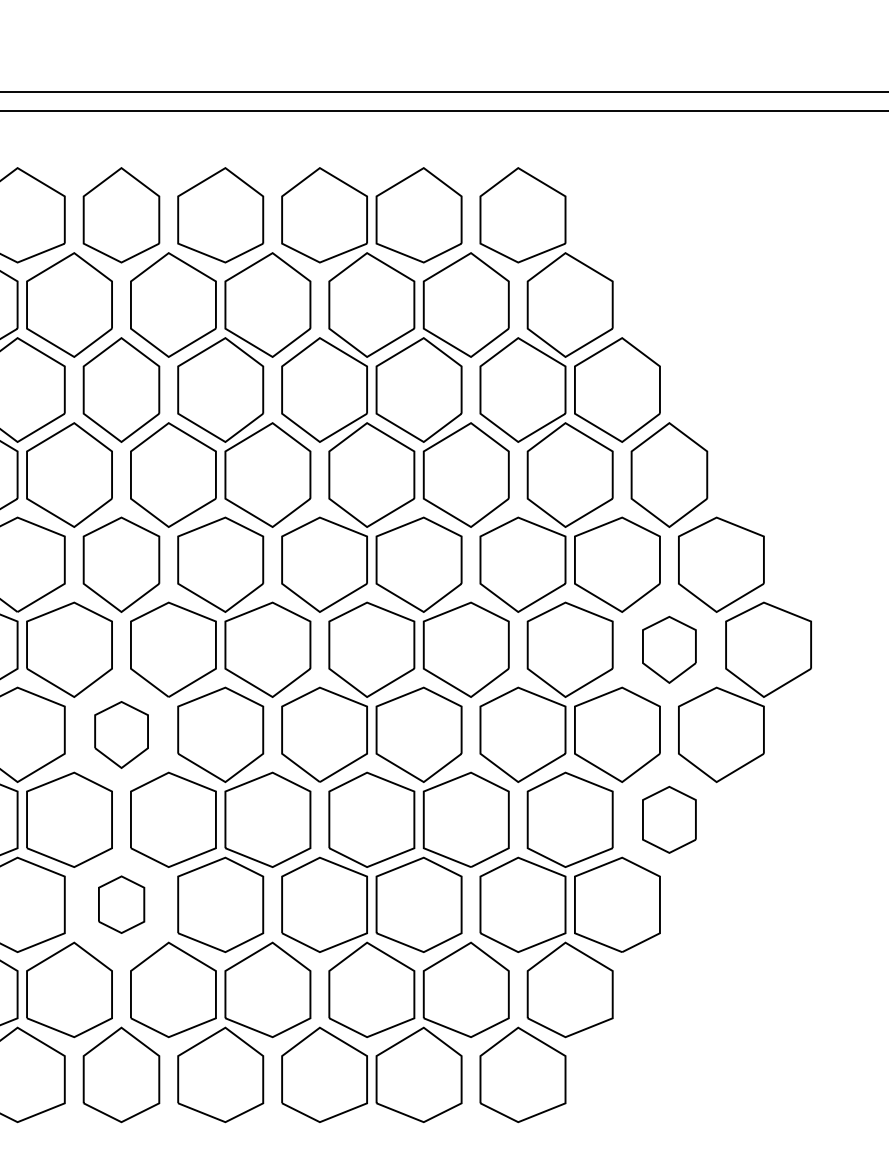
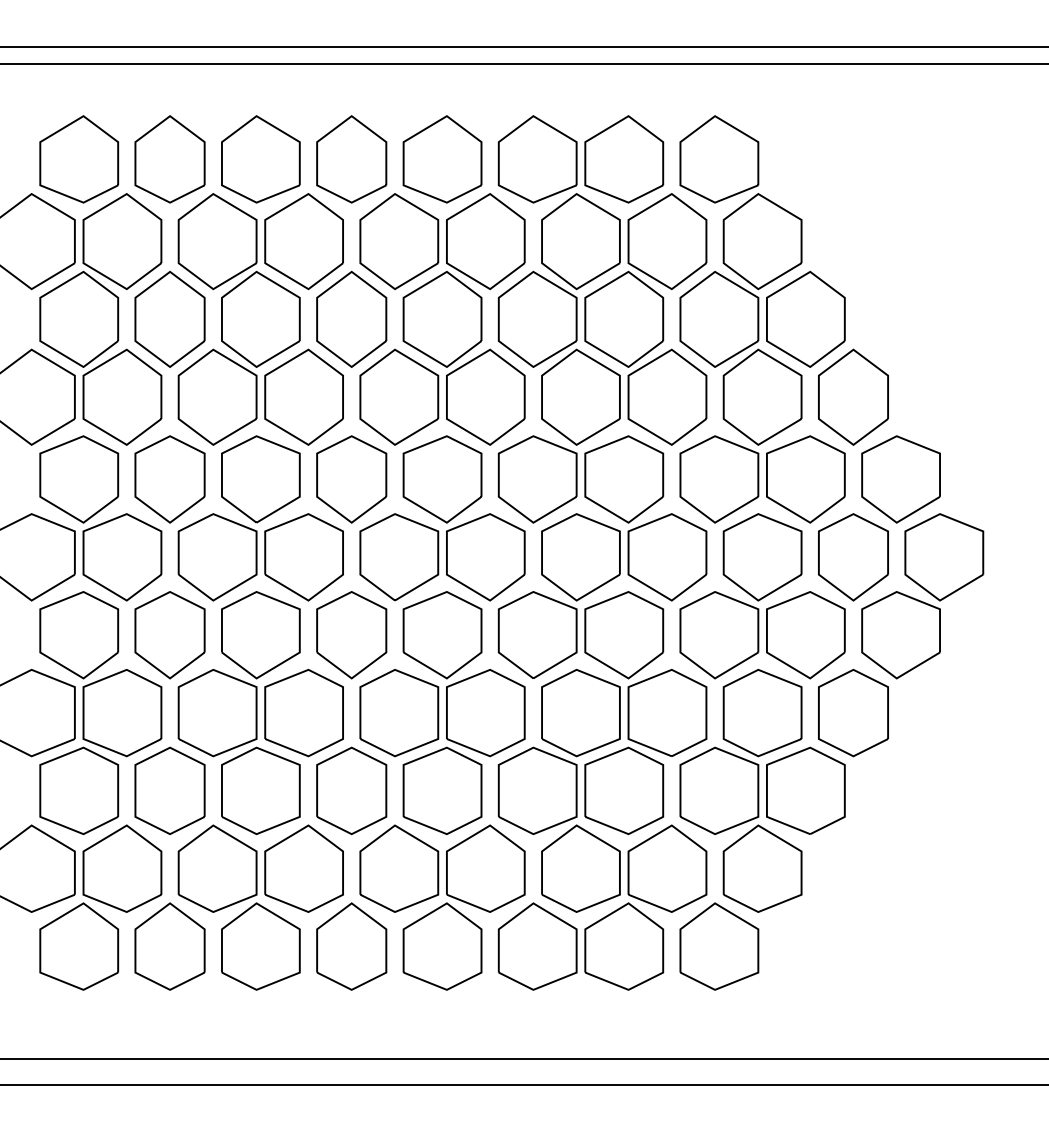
part: (669, 650) -> (853, 557), size x1.43
part: (121, 735) -> (351, 635), size x1.43
part: (669, 819) -> (853, 712), size x1.43
part: (121, 904) -> (351, 790), size x1.67

